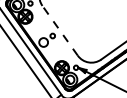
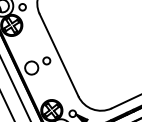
line: (59, 30) -> (58, 54), dashed -> solid

